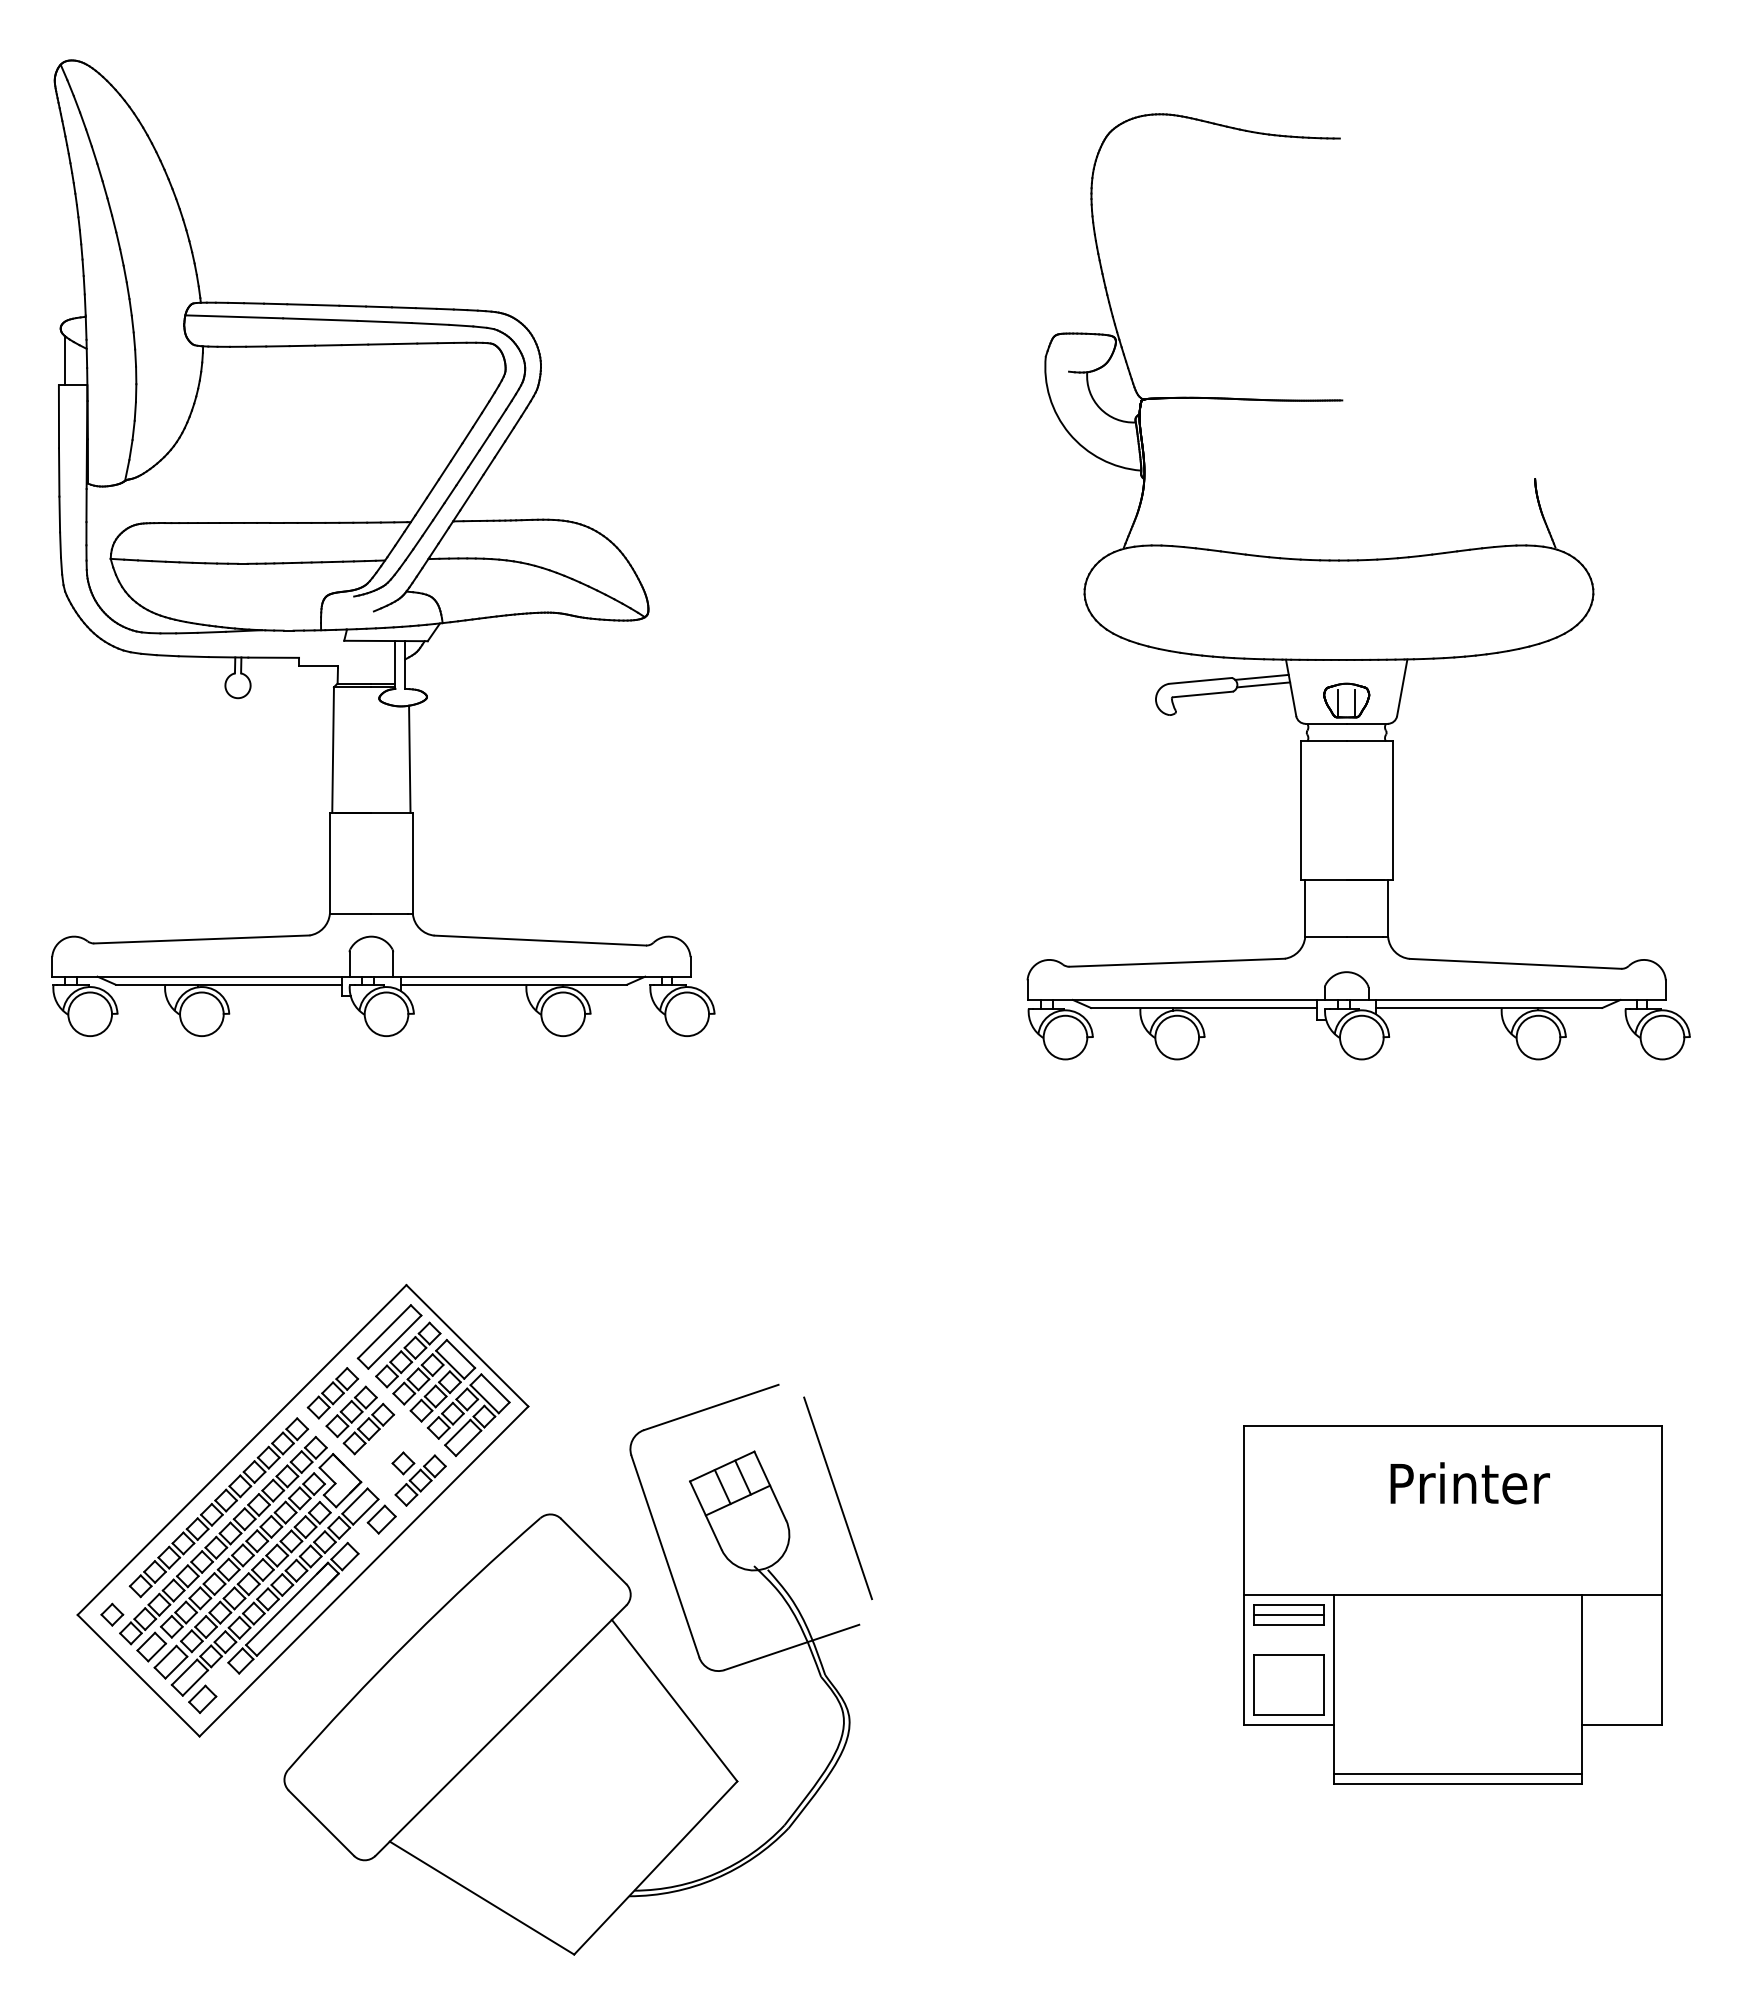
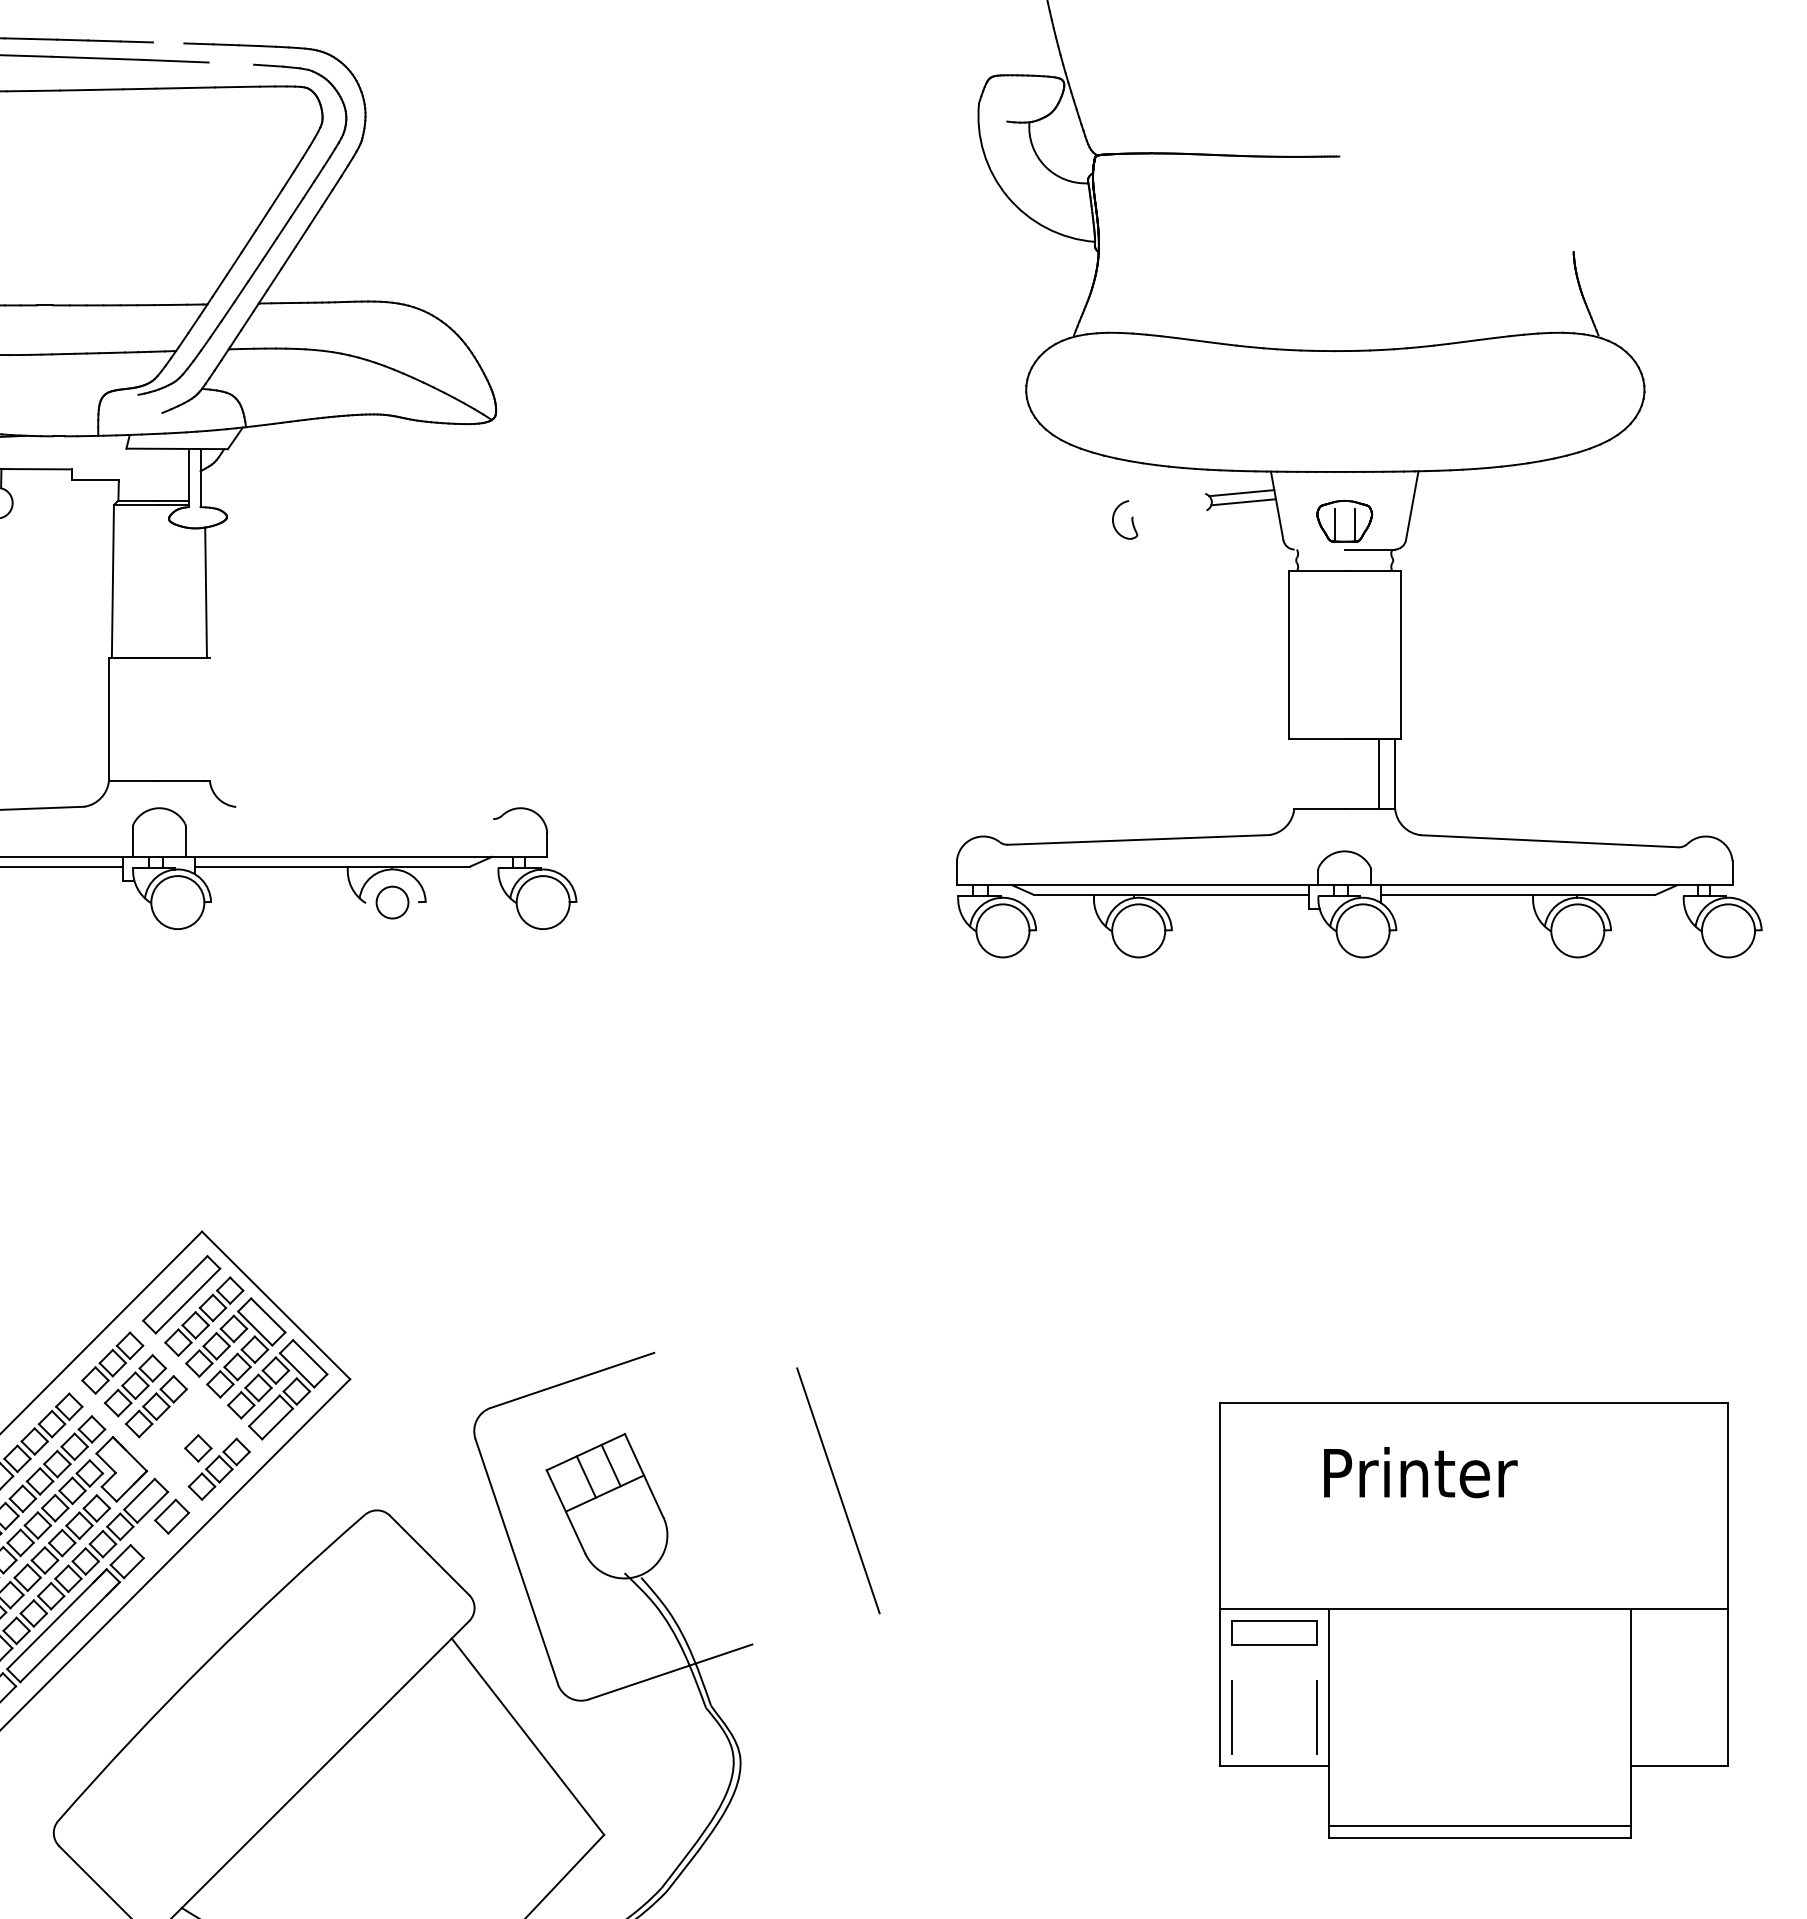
line: (378, 306) -> (168, 42), removed
line: (430, 323) -> (231, 63), removed
line: (1200, 680) -> (1167, 496), removed
line: (1202, 694) -> (1169, 513), removed
line: (1325, 723) -> (1318, 549), removed
line: (412, 862) -> (209, 718), removed
line: (1305, 908) -> (1379, 773), moved
line: (540, 940) -> (364, 812), removed
circle: (563, 1014) -> (392, 902), size x0.6
text: (1469, 1483) -> (1419, 1472), moved
line: (837, 1498) -> (837, 1491), moved
line: (1288, 1615) -> (1273, 1633), removed
line: (1288, 1655) -> (1273, 1681), removed
line: (1288, 1714) -> (1273, 1753), removed

